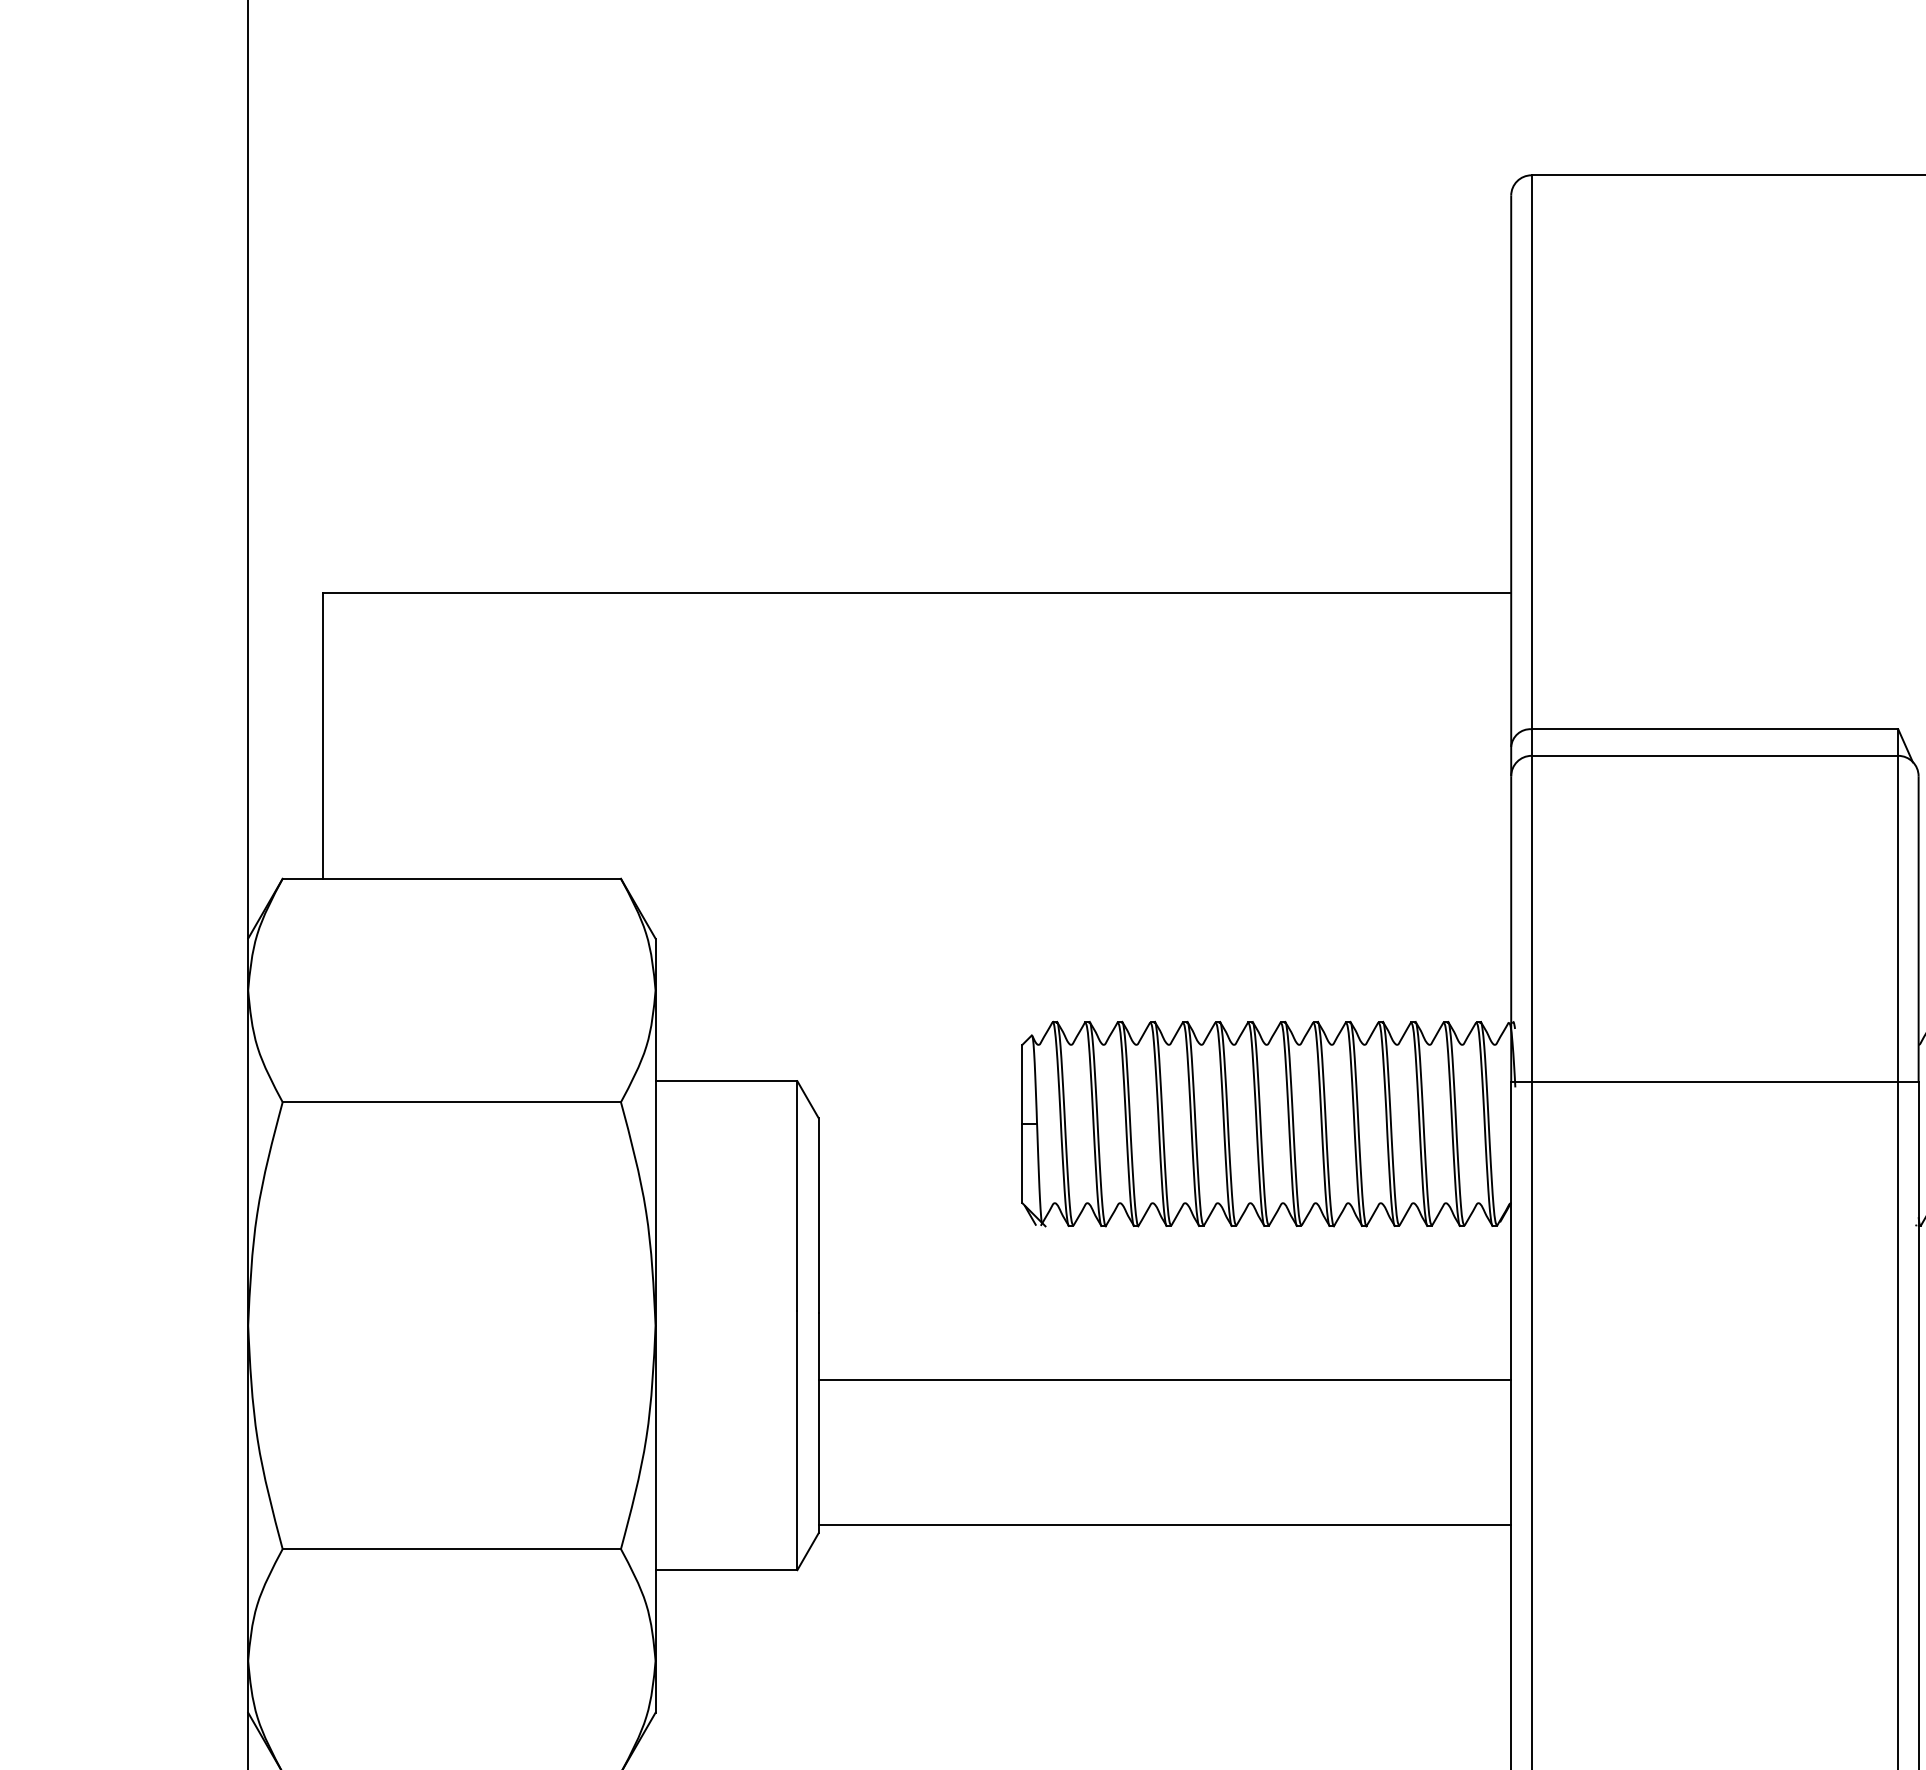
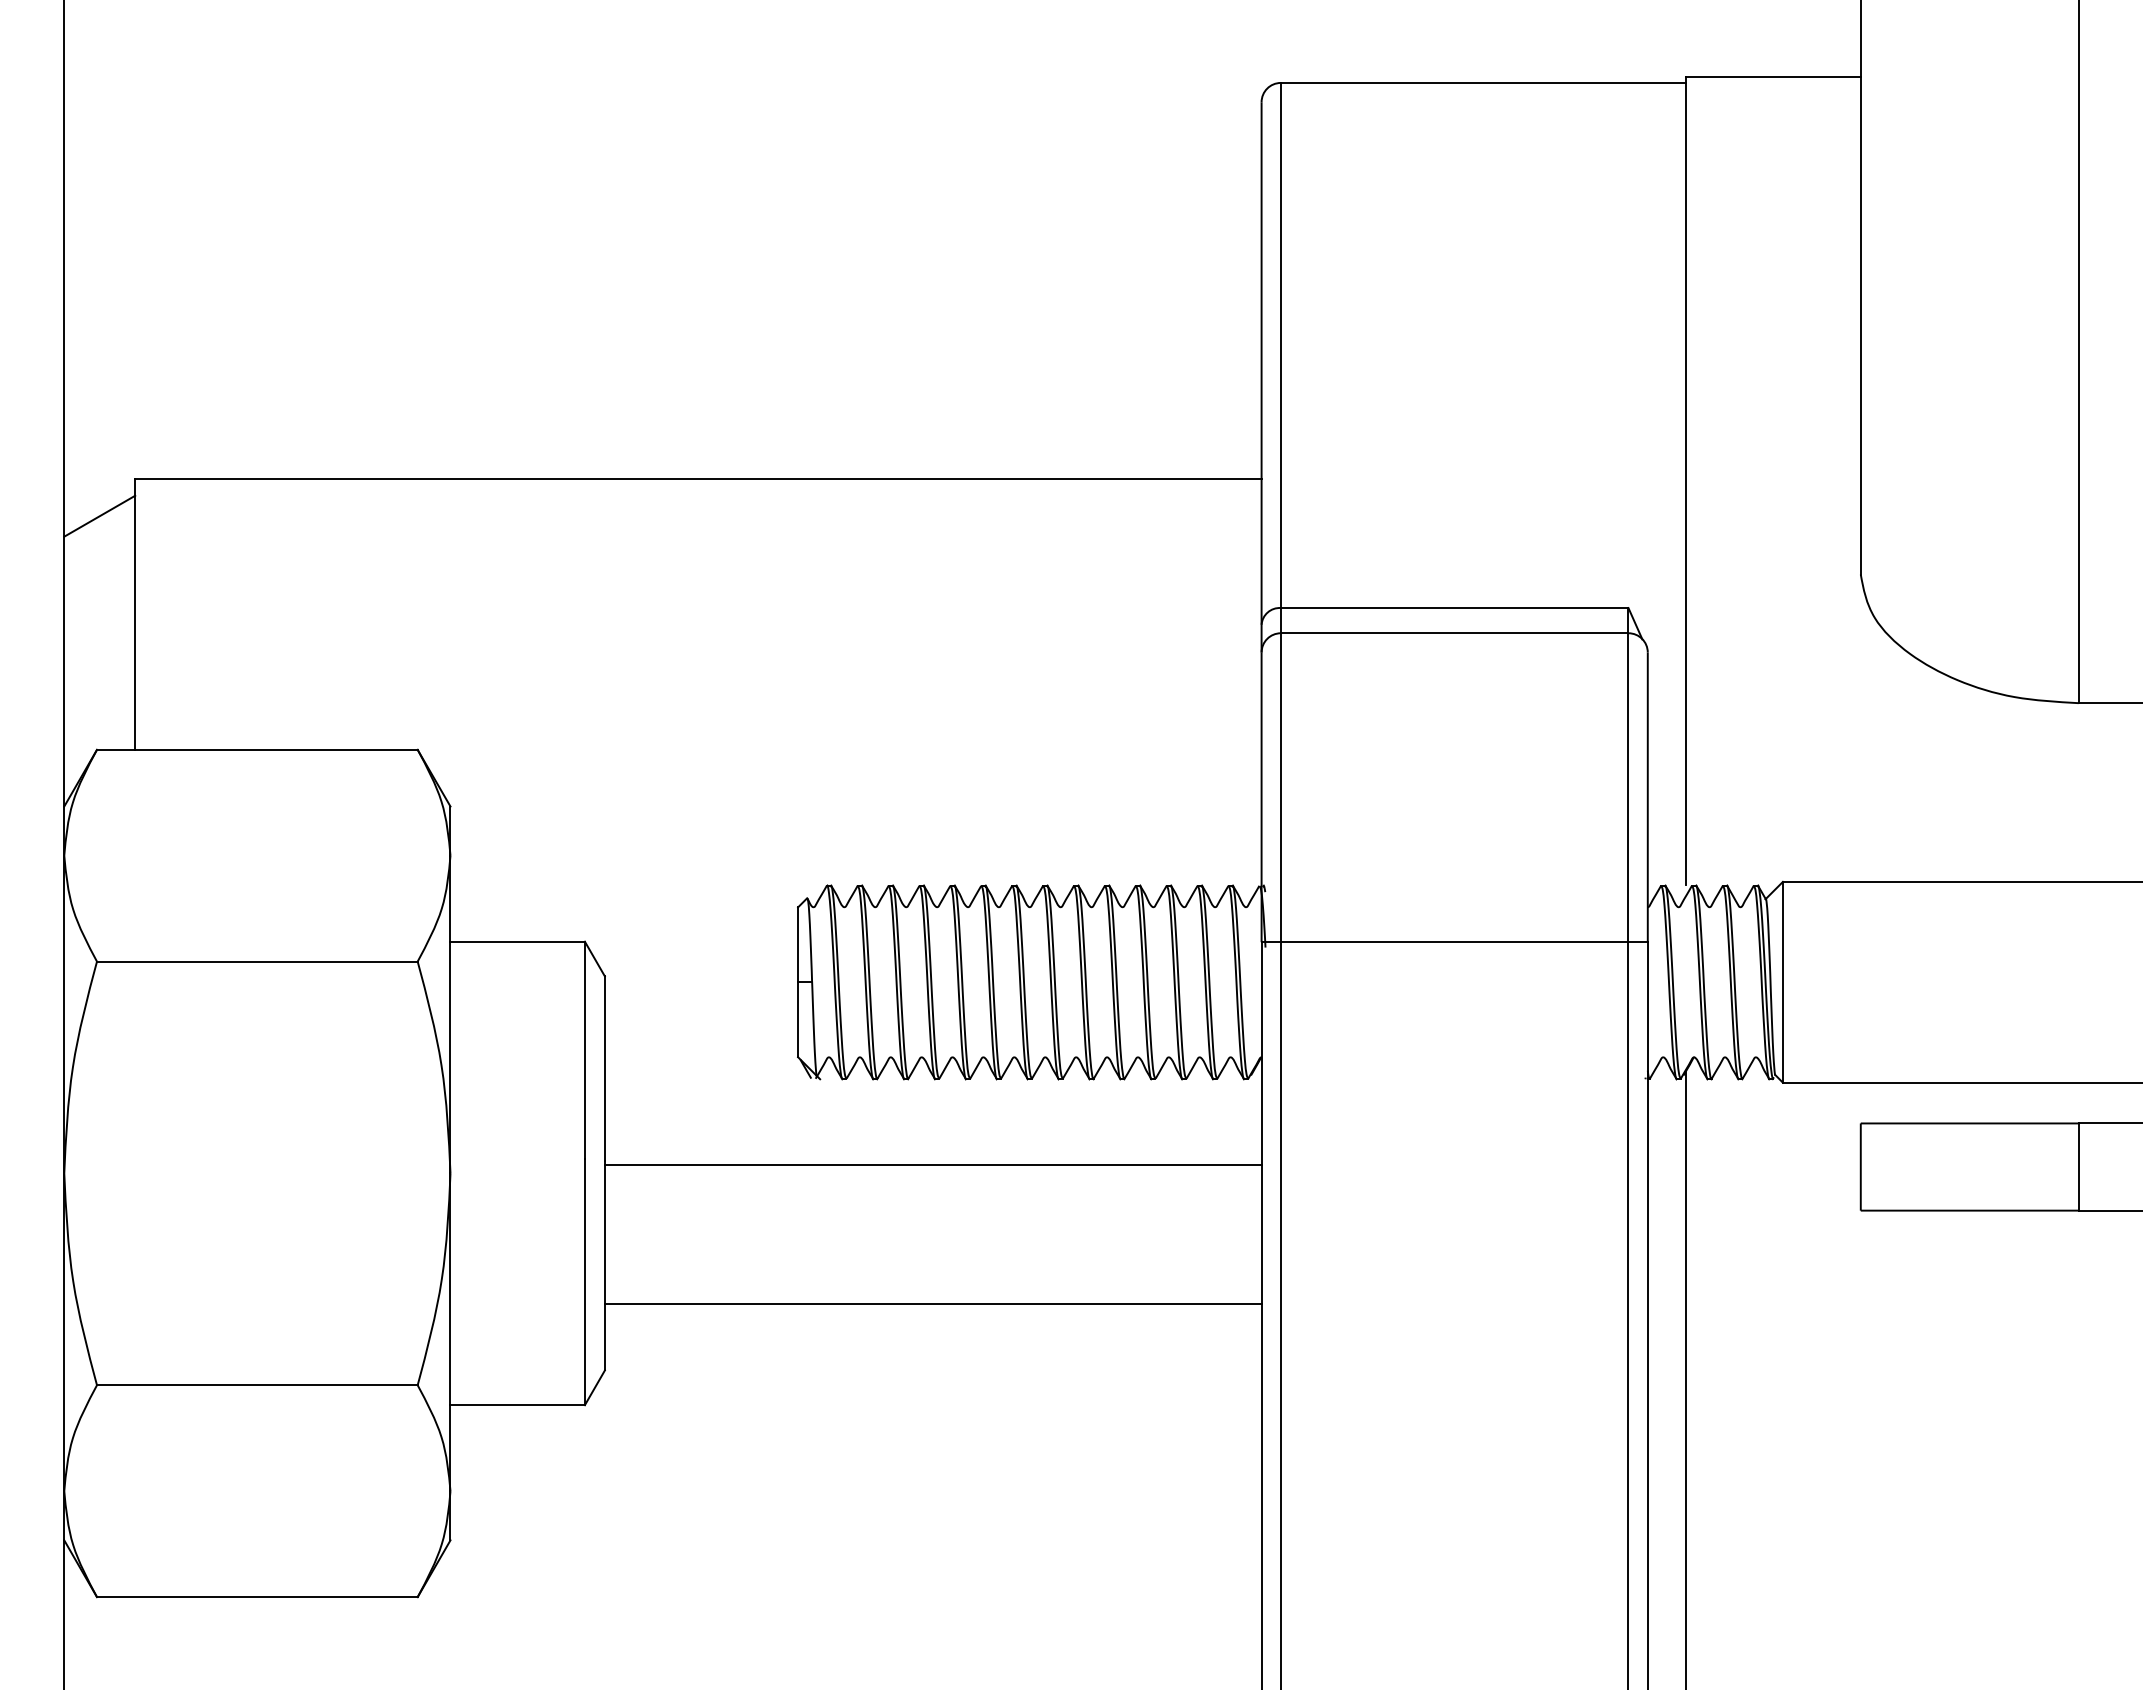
line: (285, 631) -> (99, 515), added
line: (1164, 1380) -> (932, 1165), moved
line: (1164, 1525) -> (932, 1304), moved

